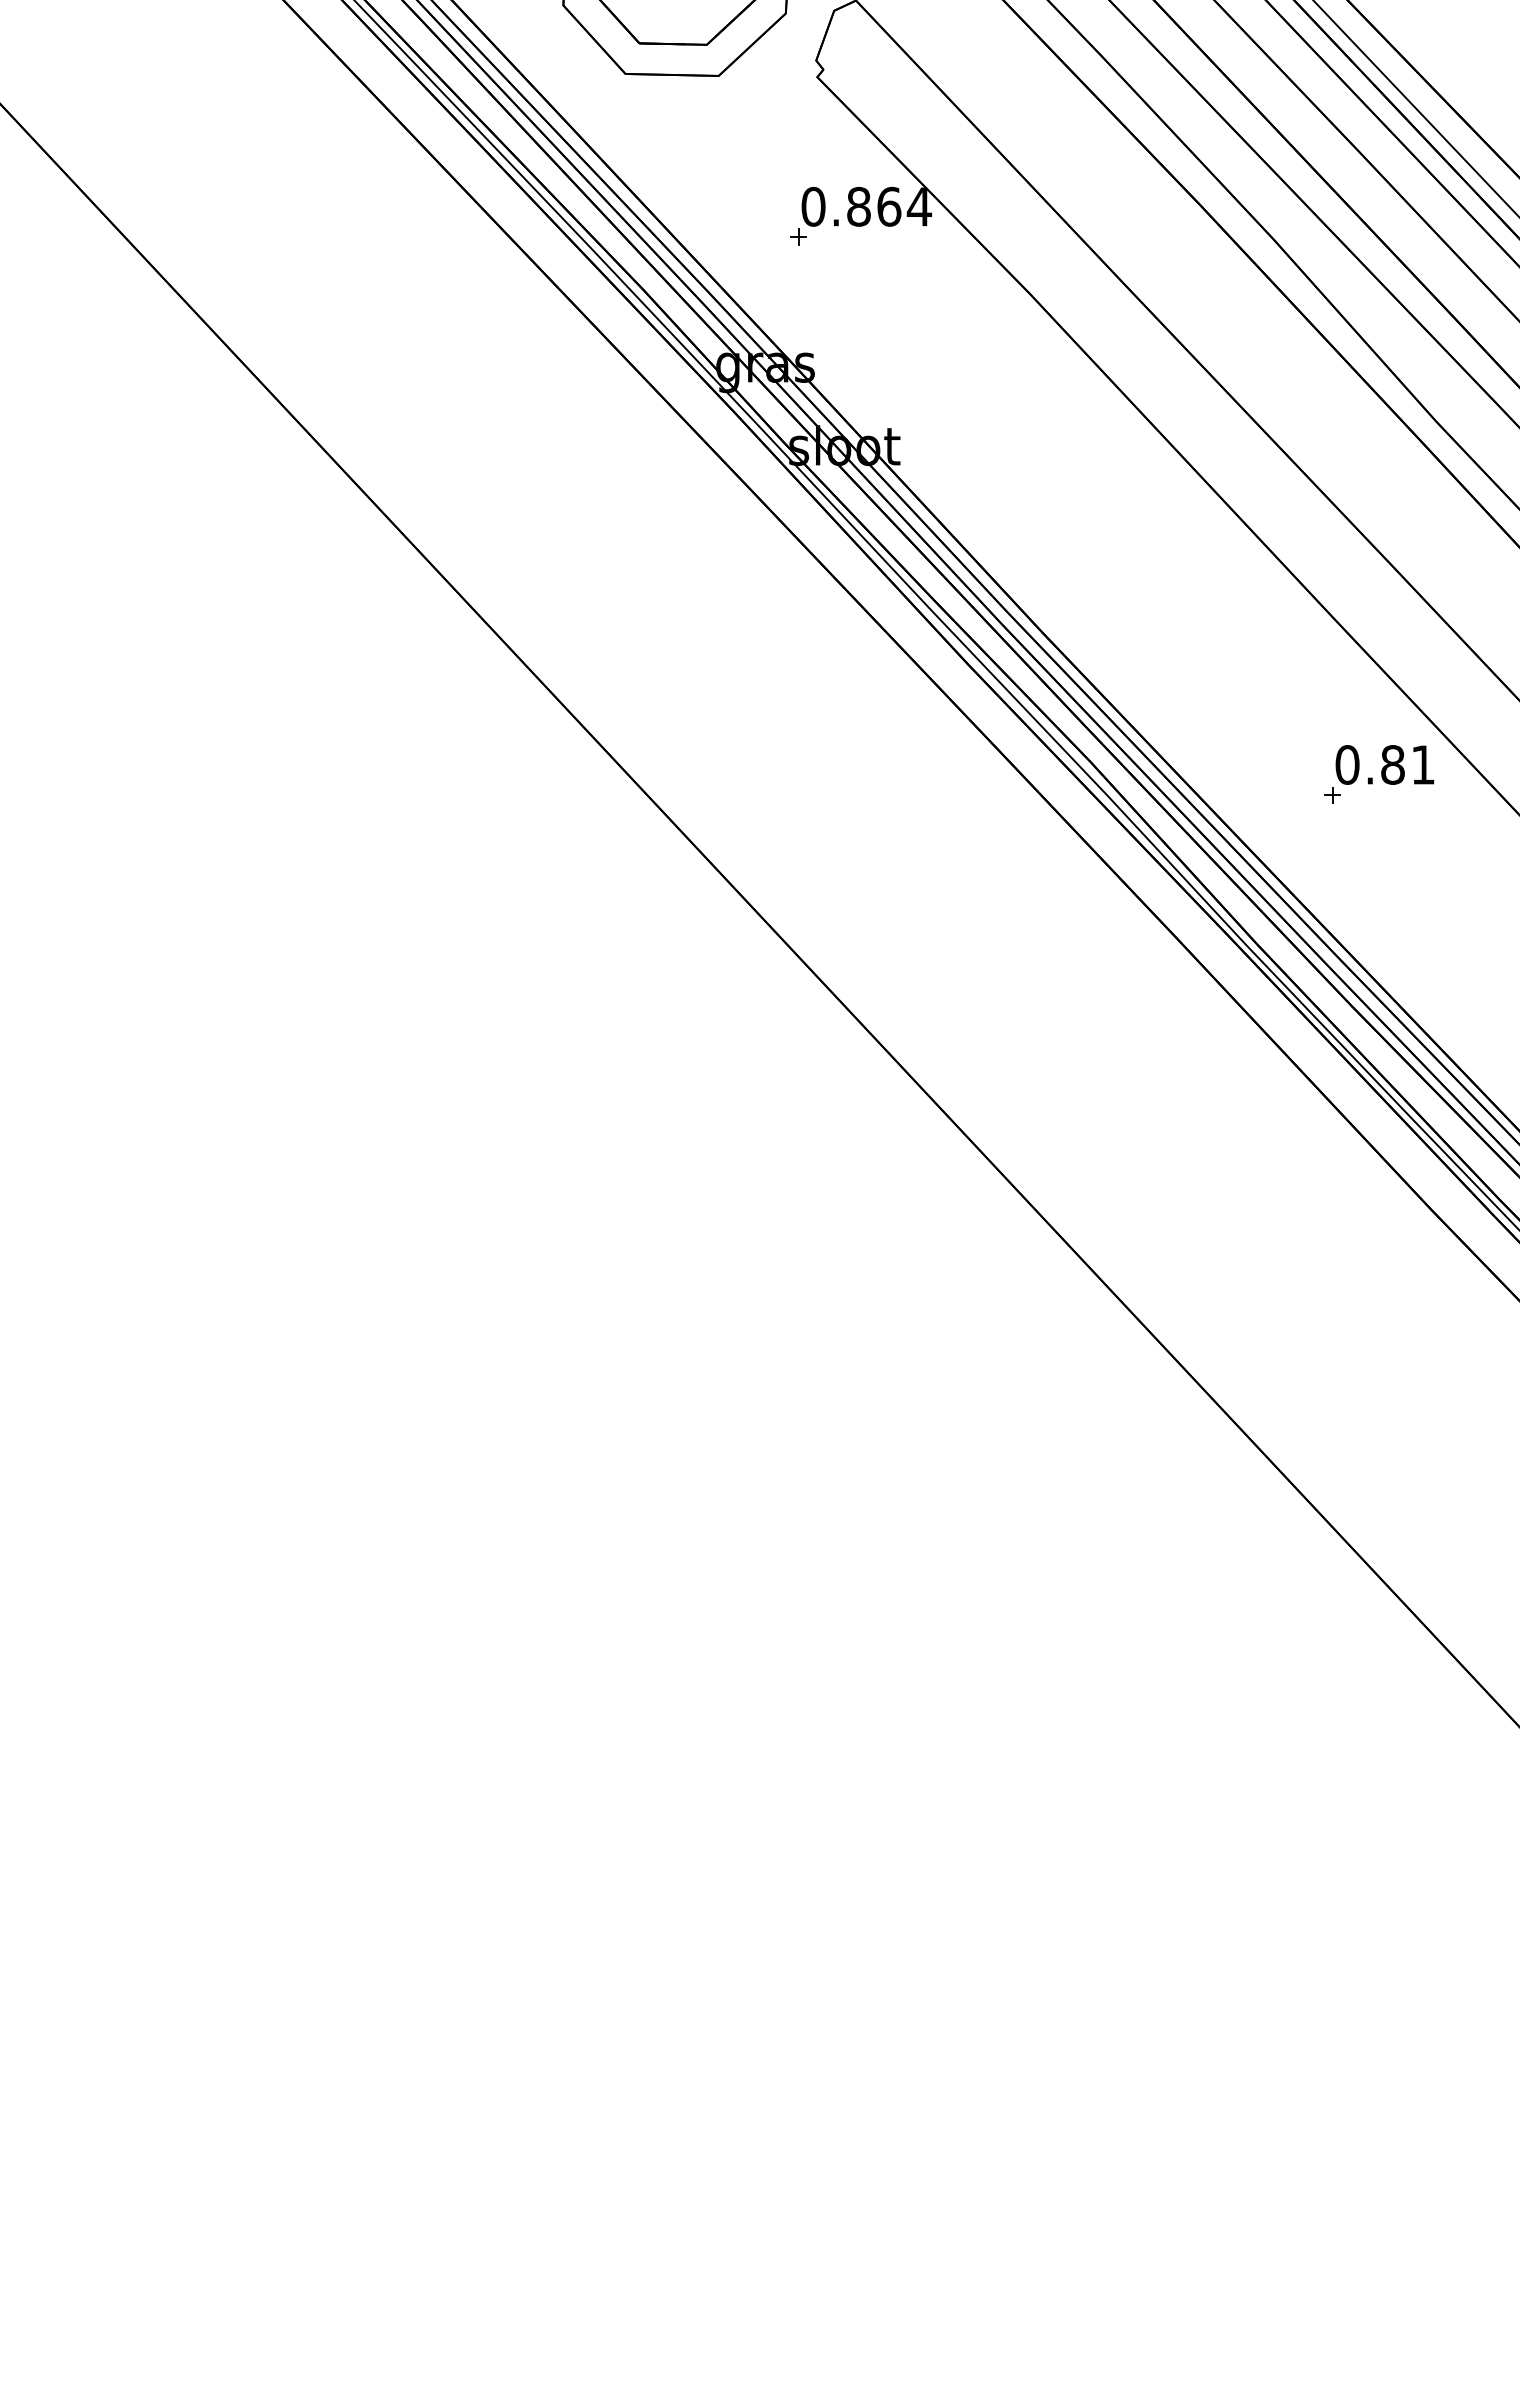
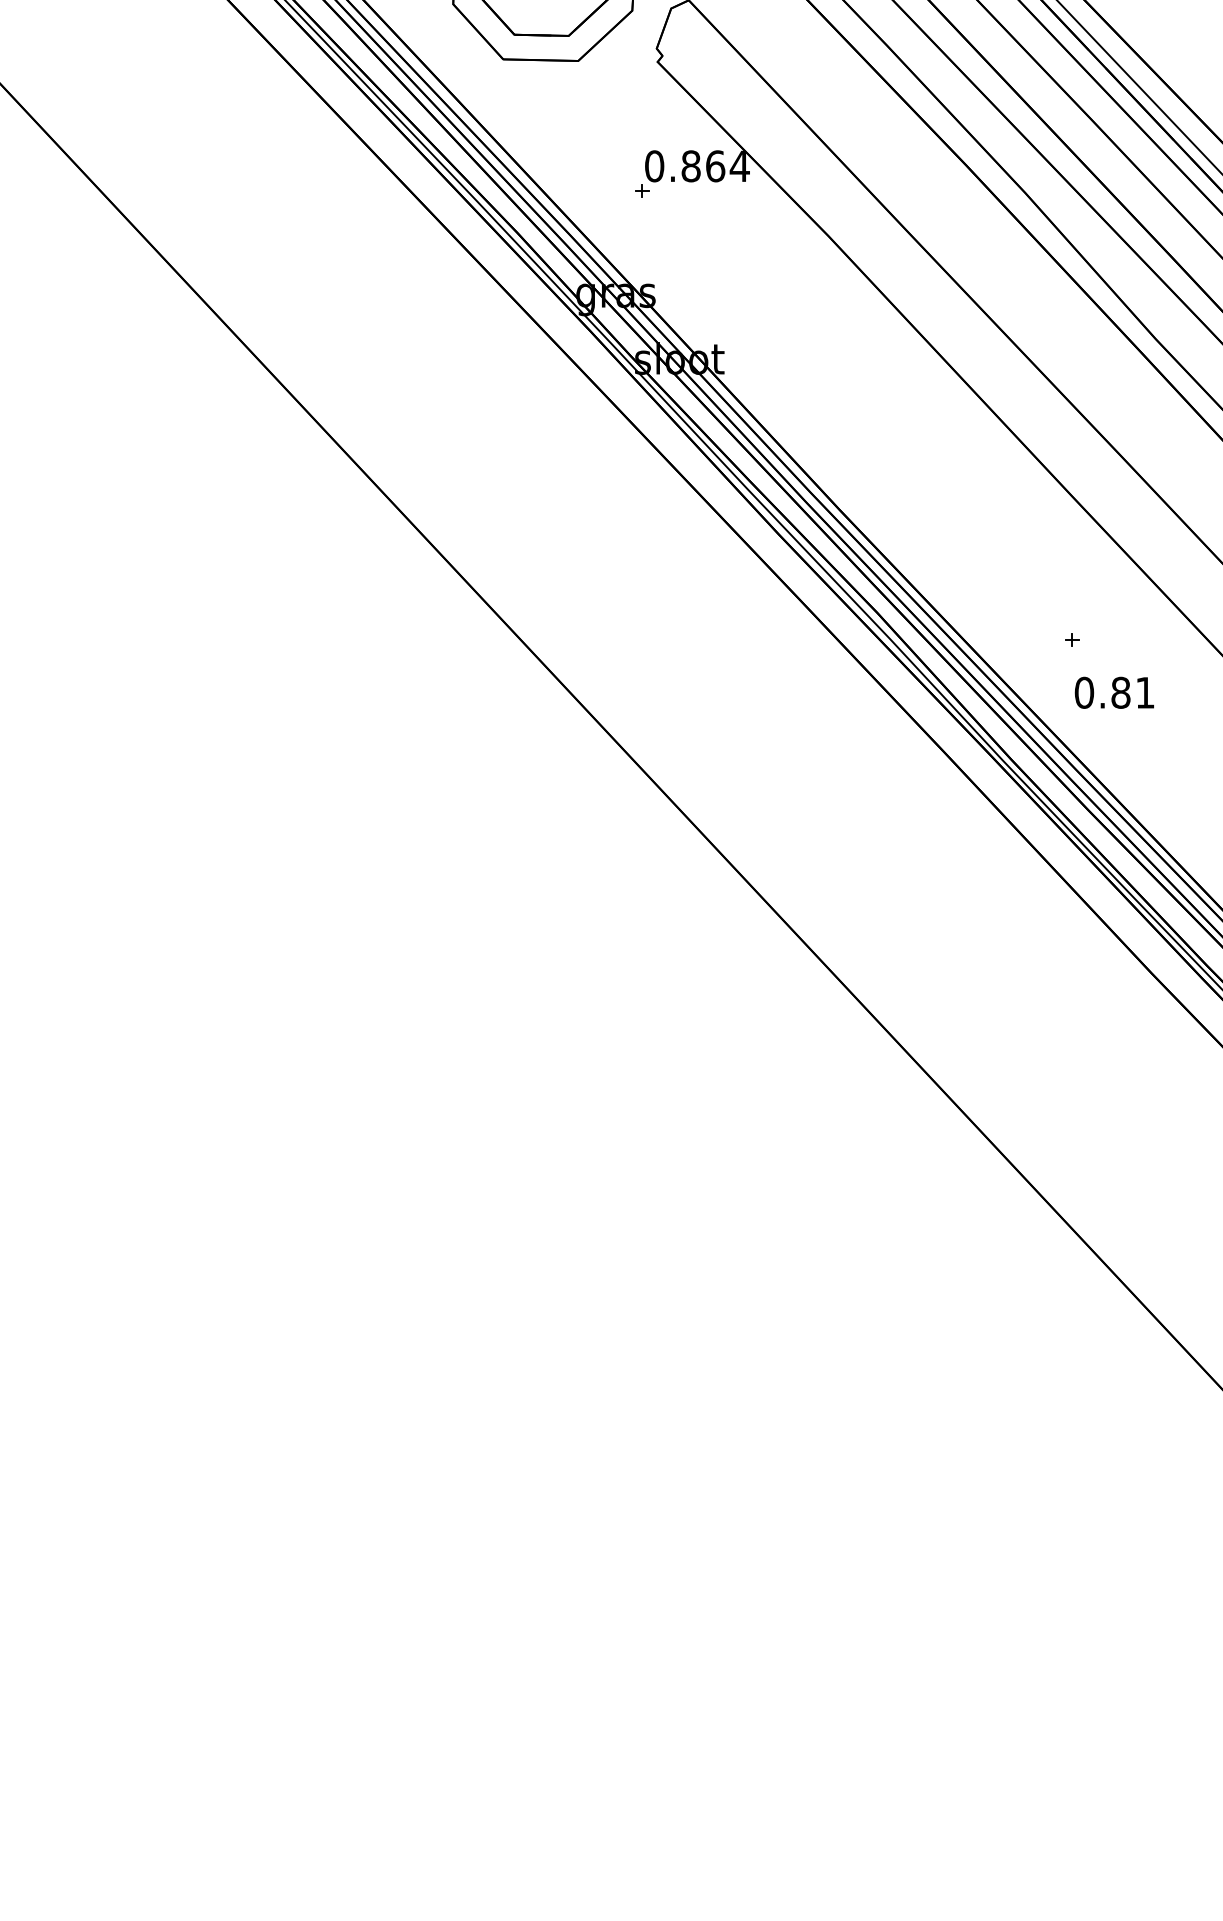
text: (1384, 764) -> (1114, 692), moved

